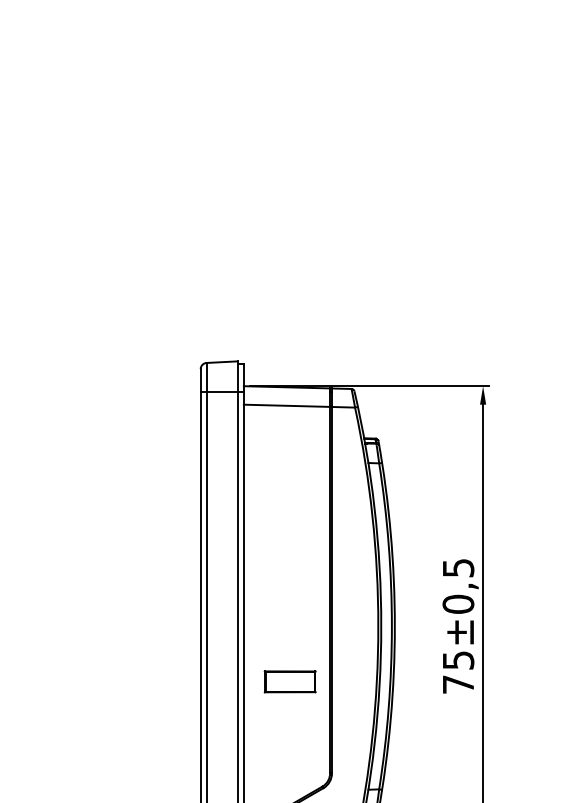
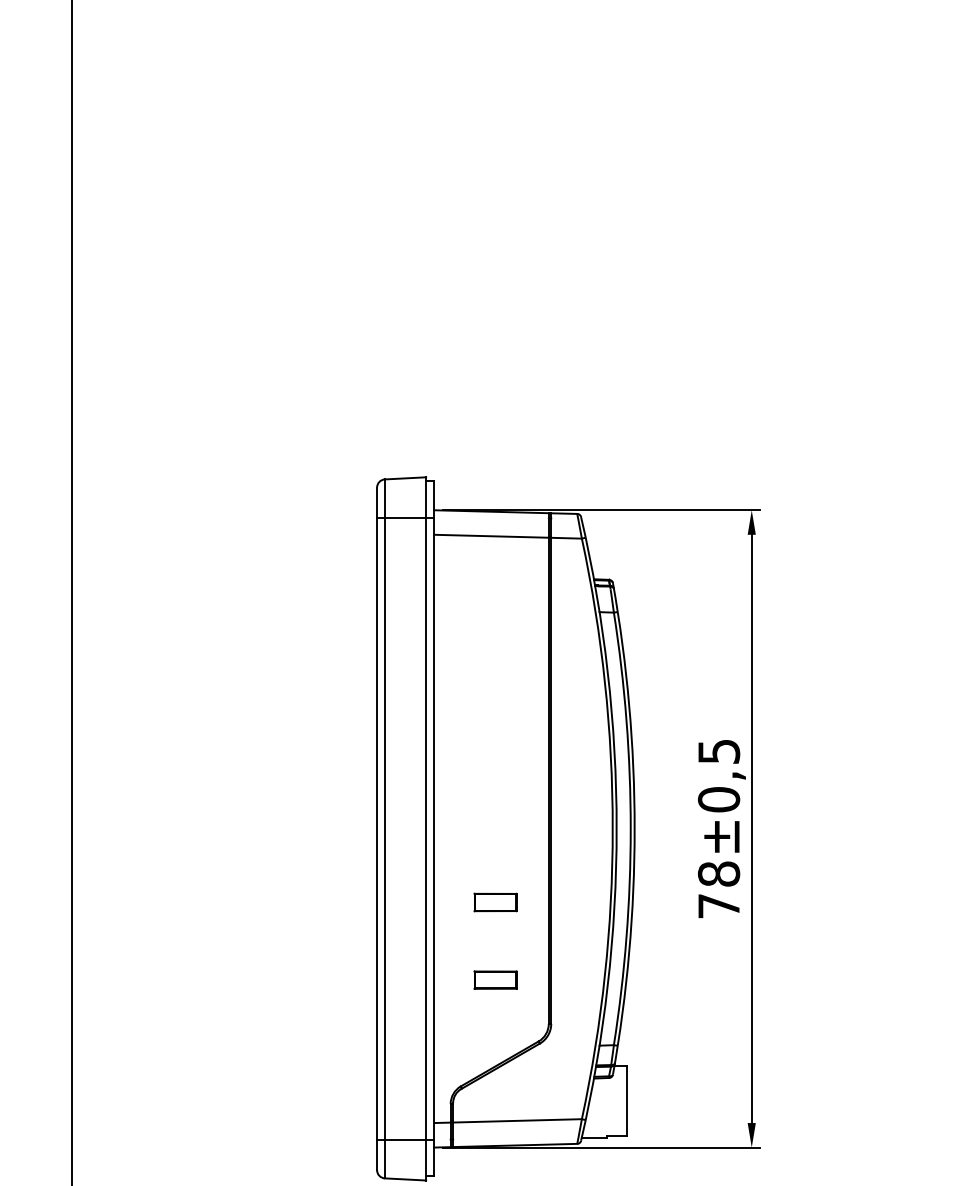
text: (458, 659) -> (718, 873), 75±0,5 -> 78±0,5
part: (289, 681) -> (495, 902), size x0.62
part: (289, 739) -> (495, 979), added

